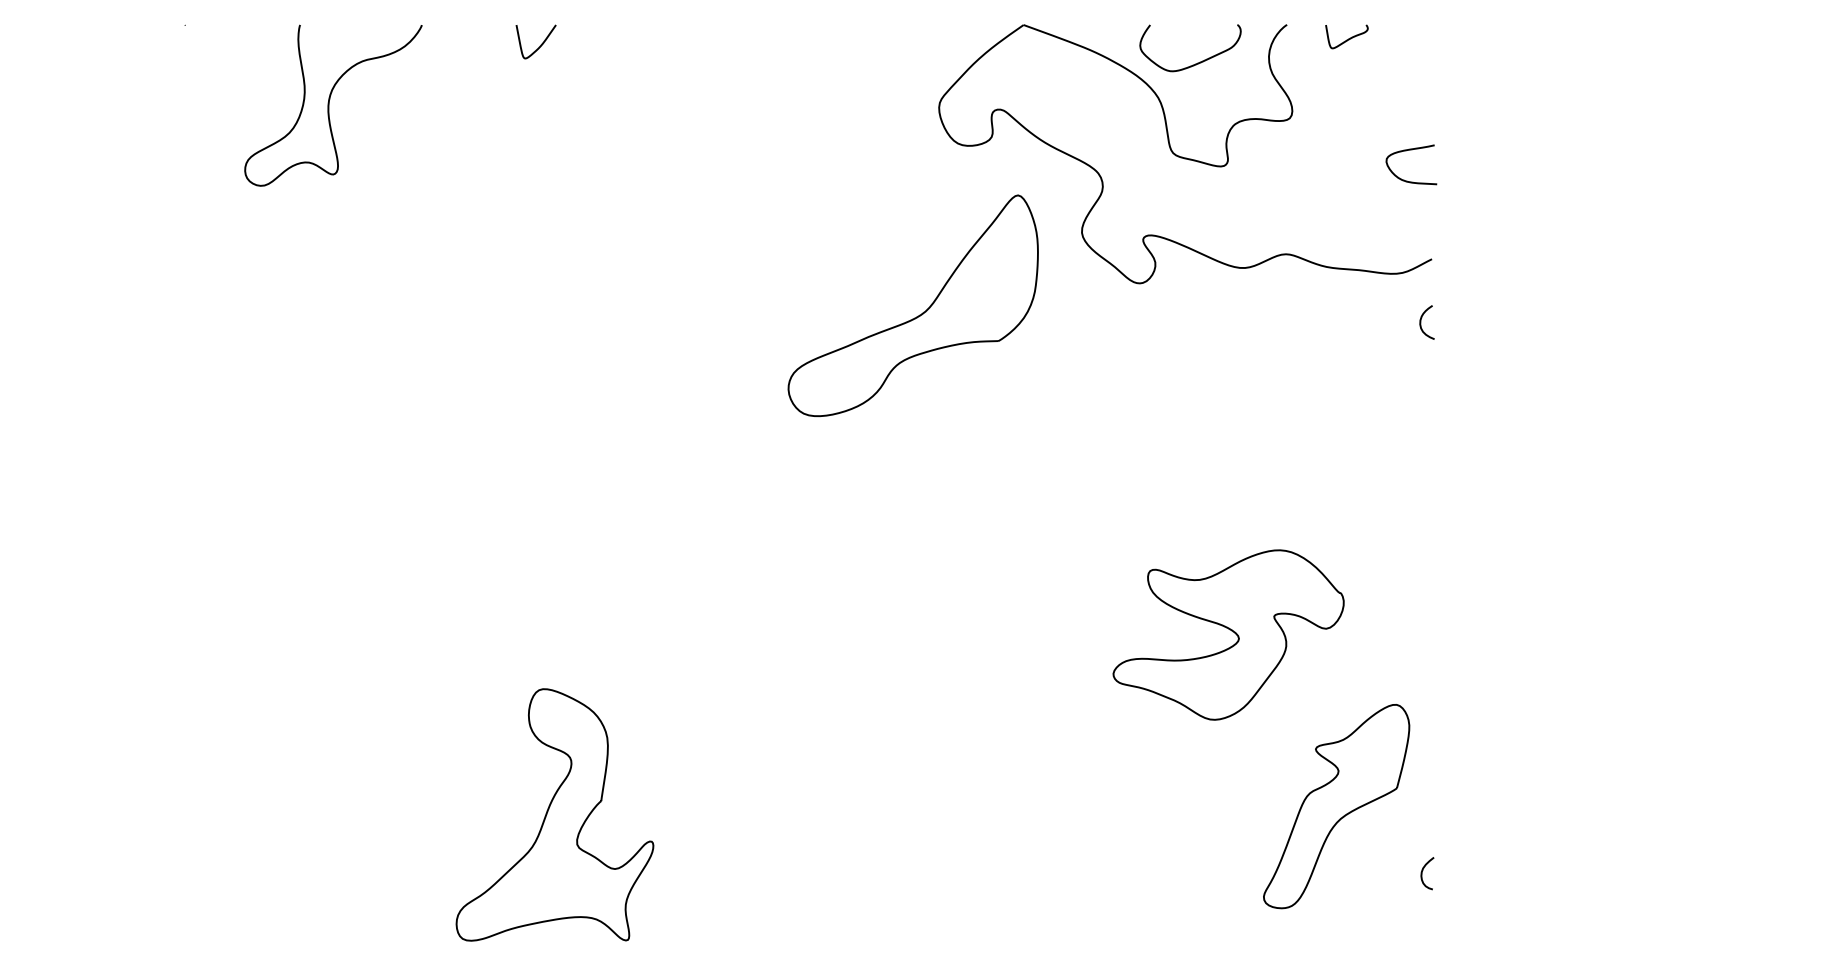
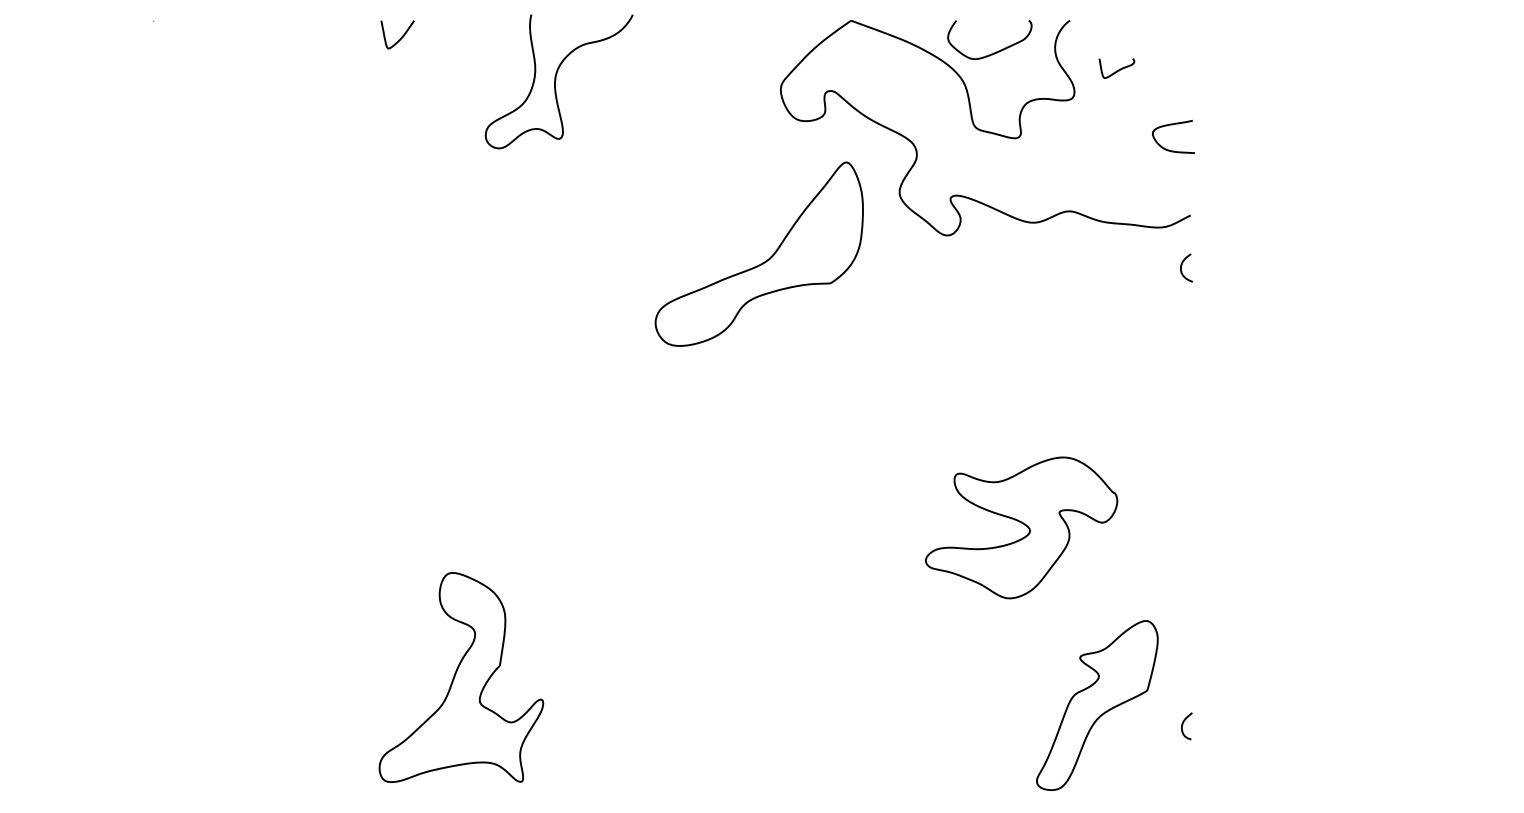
curve: (1346, 39) -> (1116, 70), moved
curve: (539, 45) -> (400, 37), moved
curve: (330, 104) -> (556, 80), moved
part: (1336, 806) -> (1097, 705), moved

